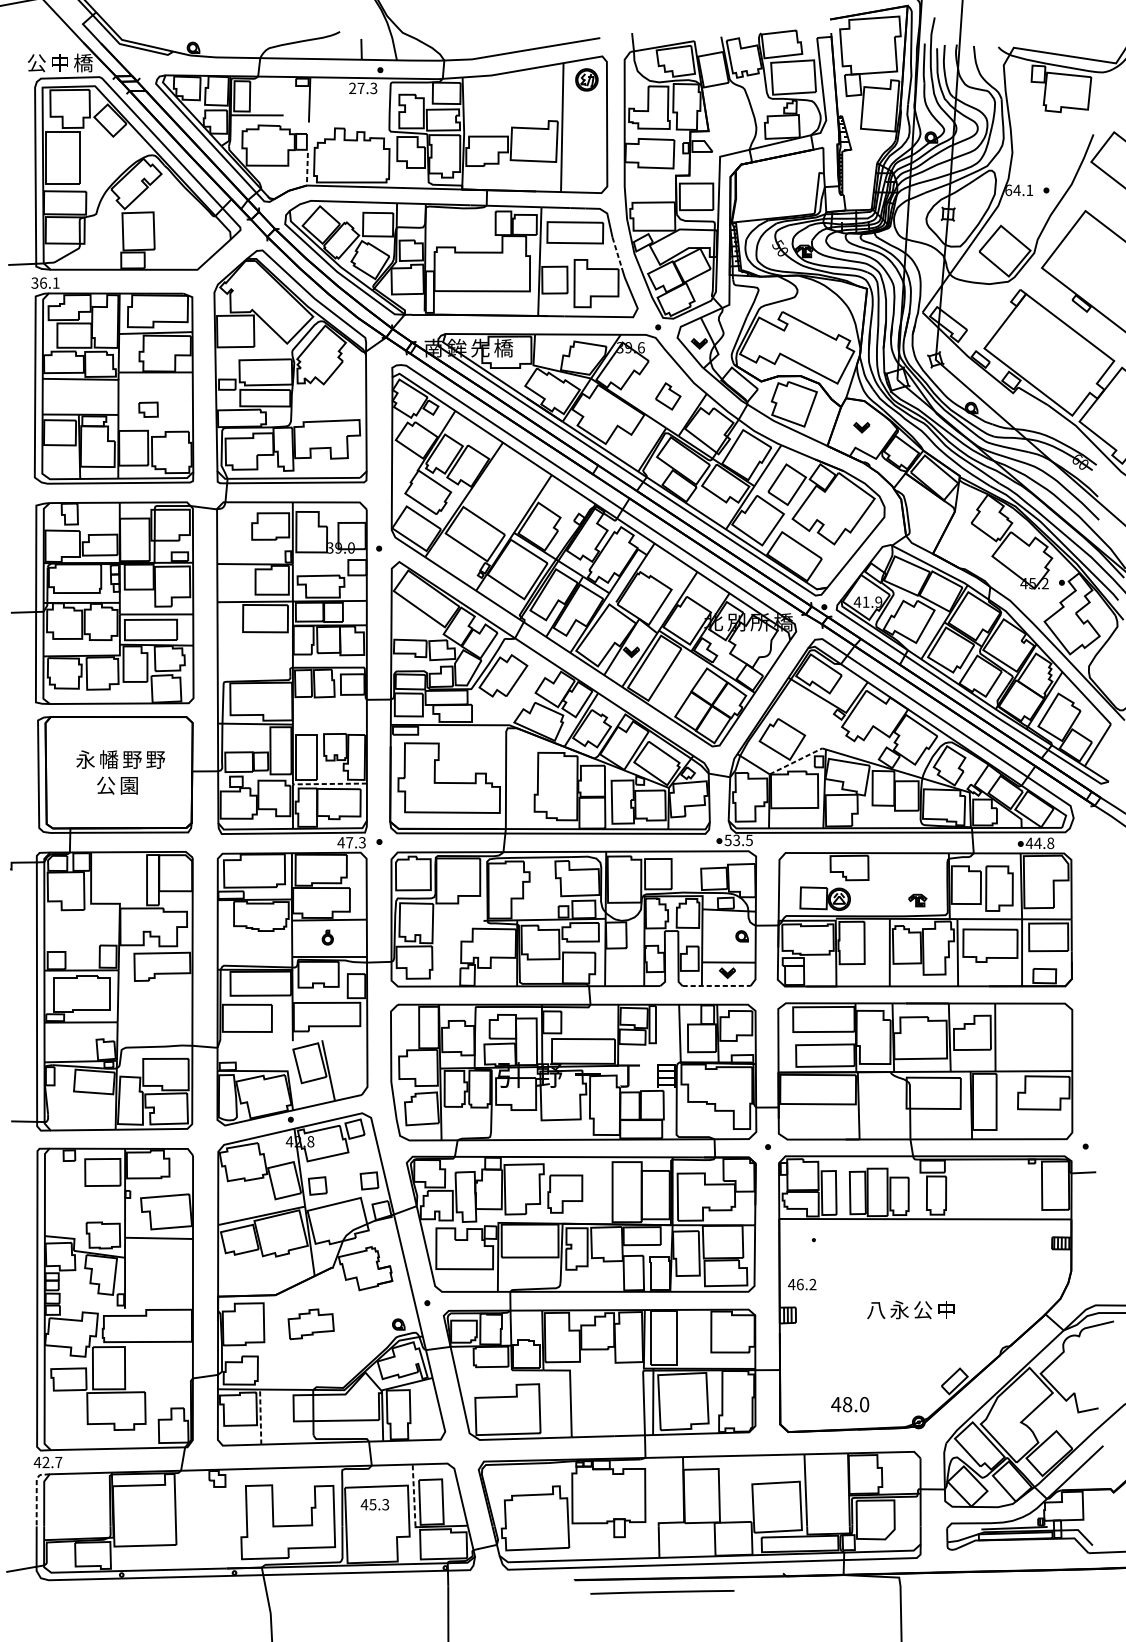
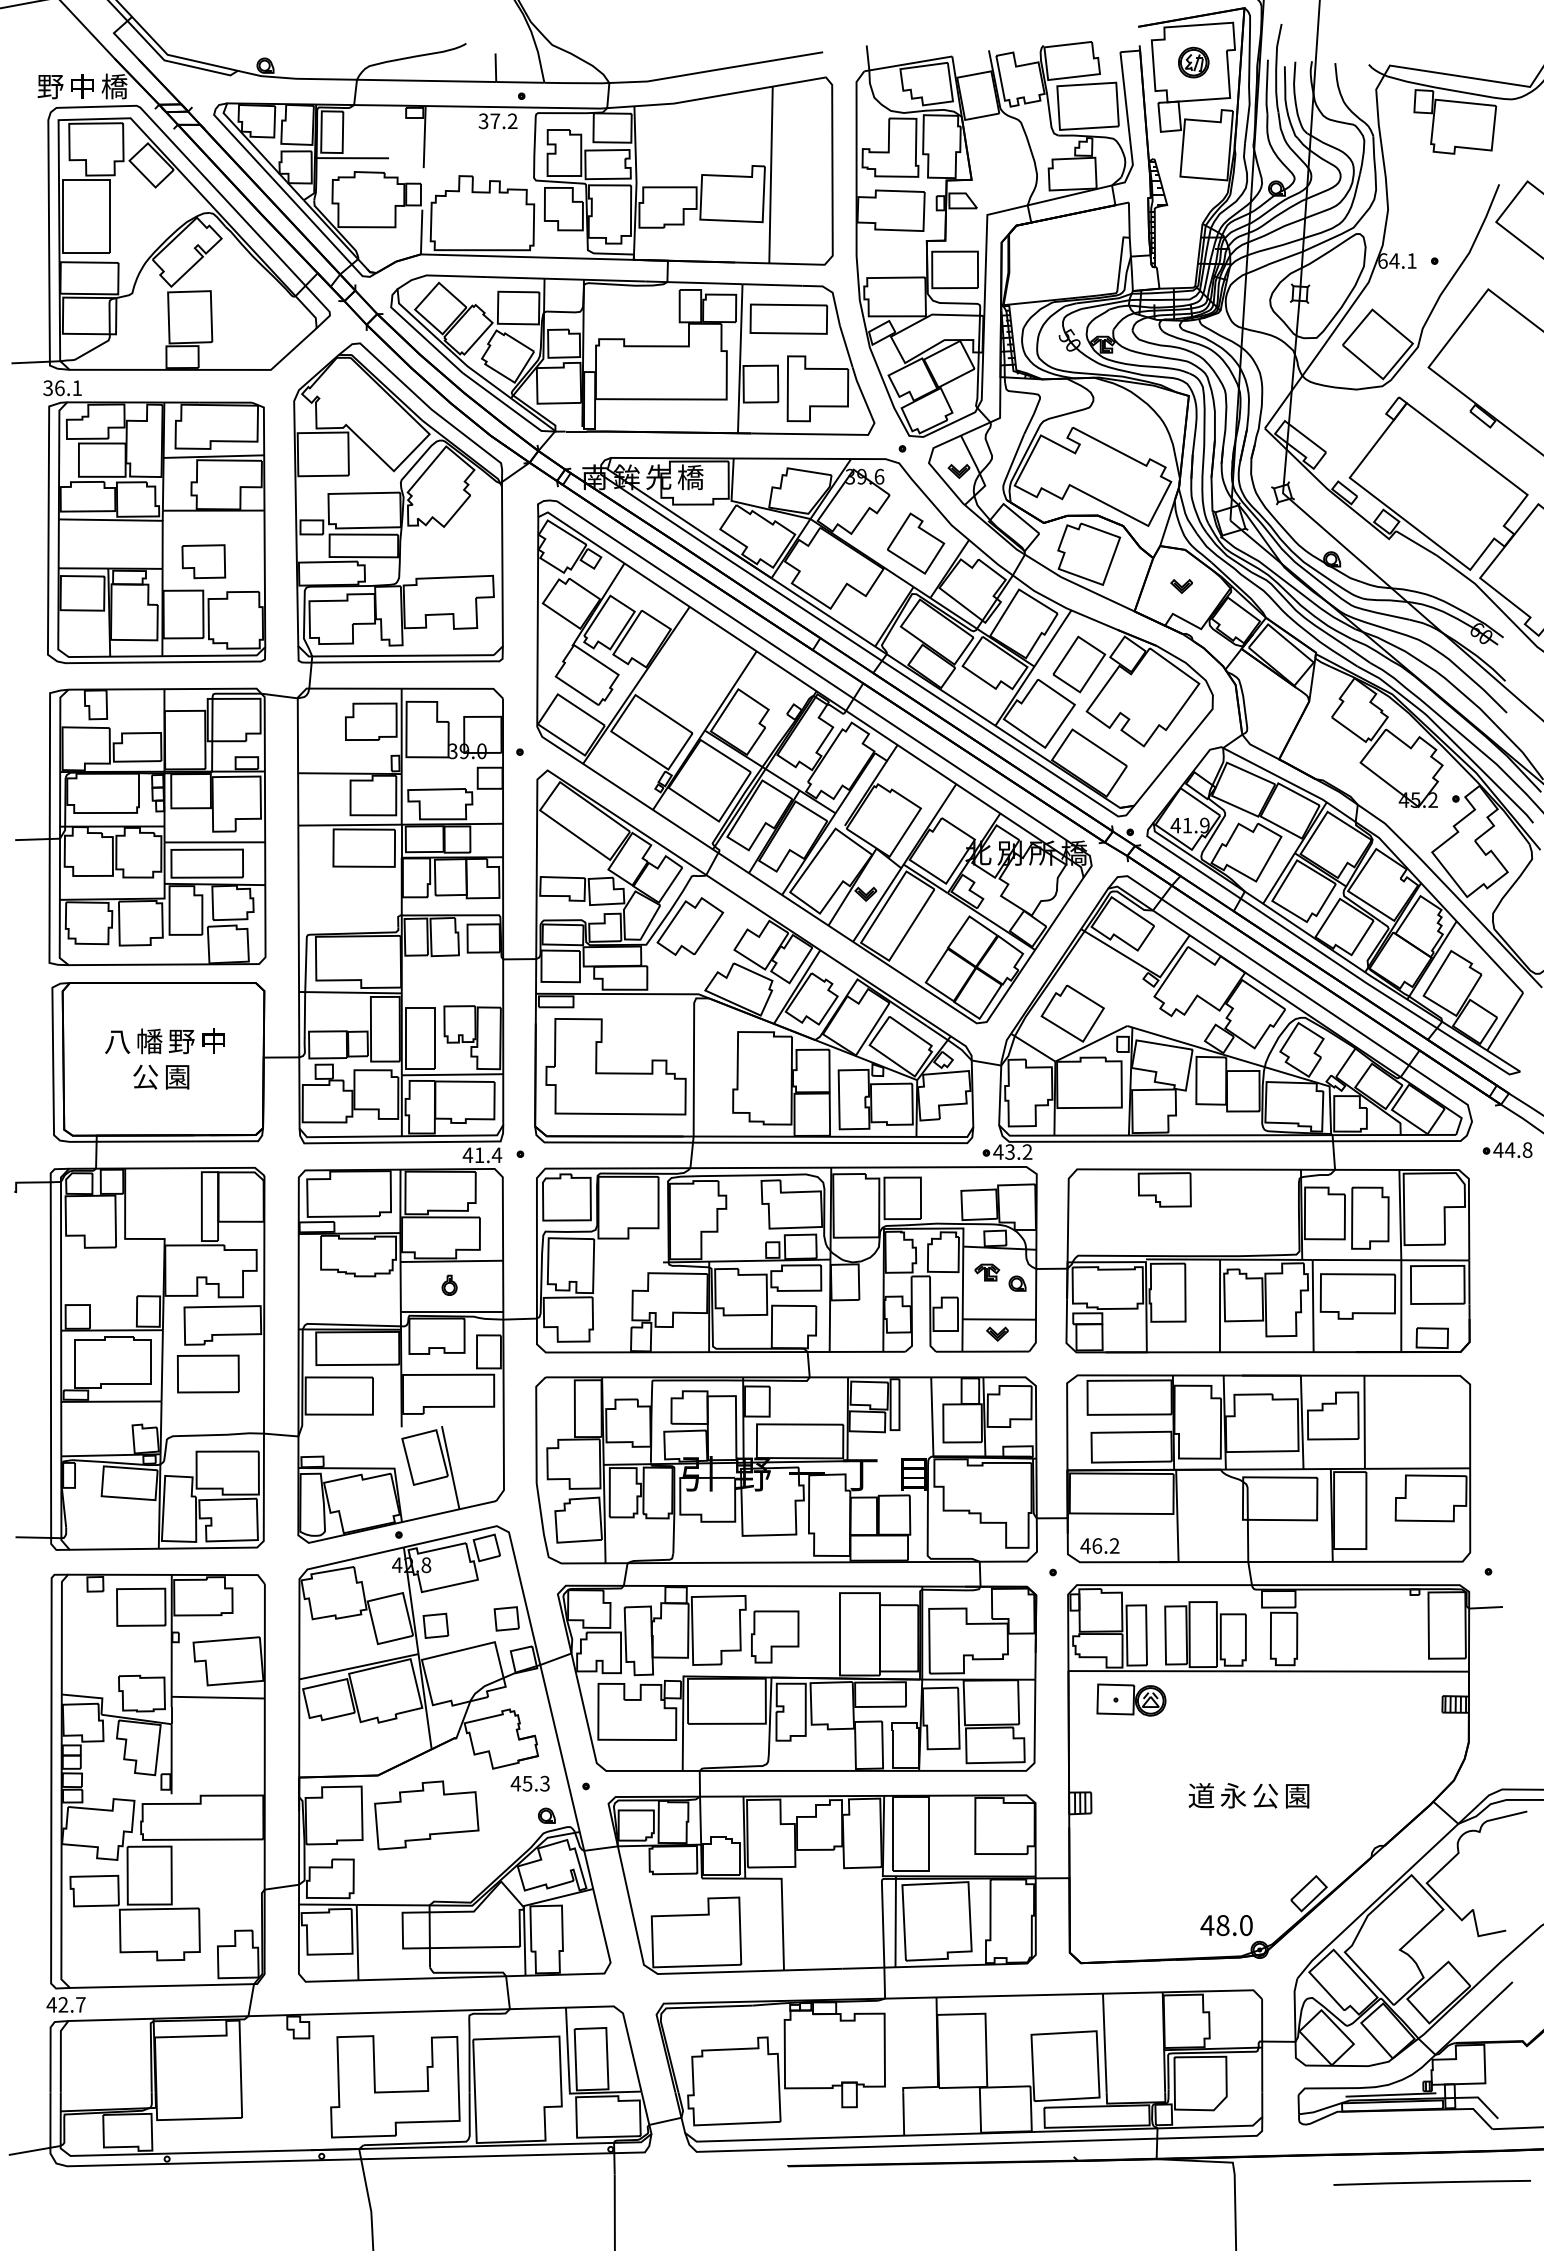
text: (36, 63) -> (50, 86), 公 -> 野
part: (586, 79) -> (1193, 62), moved
text: (362, 88) -> (497, 121), 27.3 -> 37.2
line: (307, 169) -> (421, 232), dashed -> solid
line: (617, 252) -> (846, 346), dashed -> solid
part: (668, 396) -> (916, 543), size x1.67
part: (148, 409) -> (203, 561), size x1.67
text: (85, 759) -> (117, 1041), 永 -> 八
text: (155, 759) -> (213, 1041), 野 -> 中
line: (796, 761) -> (1091, 1043), dashed -> solid
line: (329, 783) -> (452, 1074), dashed -> solid
text: (738, 839) -> (1012, 1151), 53.5 -> 43.2
text: (356, 842) -> (488, 1155), 47.3 -> 41.4
part: (1036, 842) -> (1507, 1149), moved
part: (825, 898) -> (1131, 1699), moved
part: (917, 900) -> (987, 1272), moved
line: (716, 985) -> (982, 1351), dashed -> solid
part: (151, 1001) -> (208, 1373), added
text: (801, 1284) -> (1099, 1545), moved
text: (876, 1309) -> (1201, 1795), 八 -> 道
text: (946, 1309) -> (1297, 1795), 中 -> 園
part: (310, 1324) -> (426, 1815), size x1.67
text: (850, 1404) -> (1226, 1925), moved
line: (260, 1417) -> (357, 1942), dashed -> solid
line: (36, 1495) -> (50, 2049), dashed -> solid
line: (413, 1495) -> (567, 2049), dashed -> solid
text: (374, 1504) -> (529, 1783), moved
line: (661, 1592) -> (1431, 2182), moved

